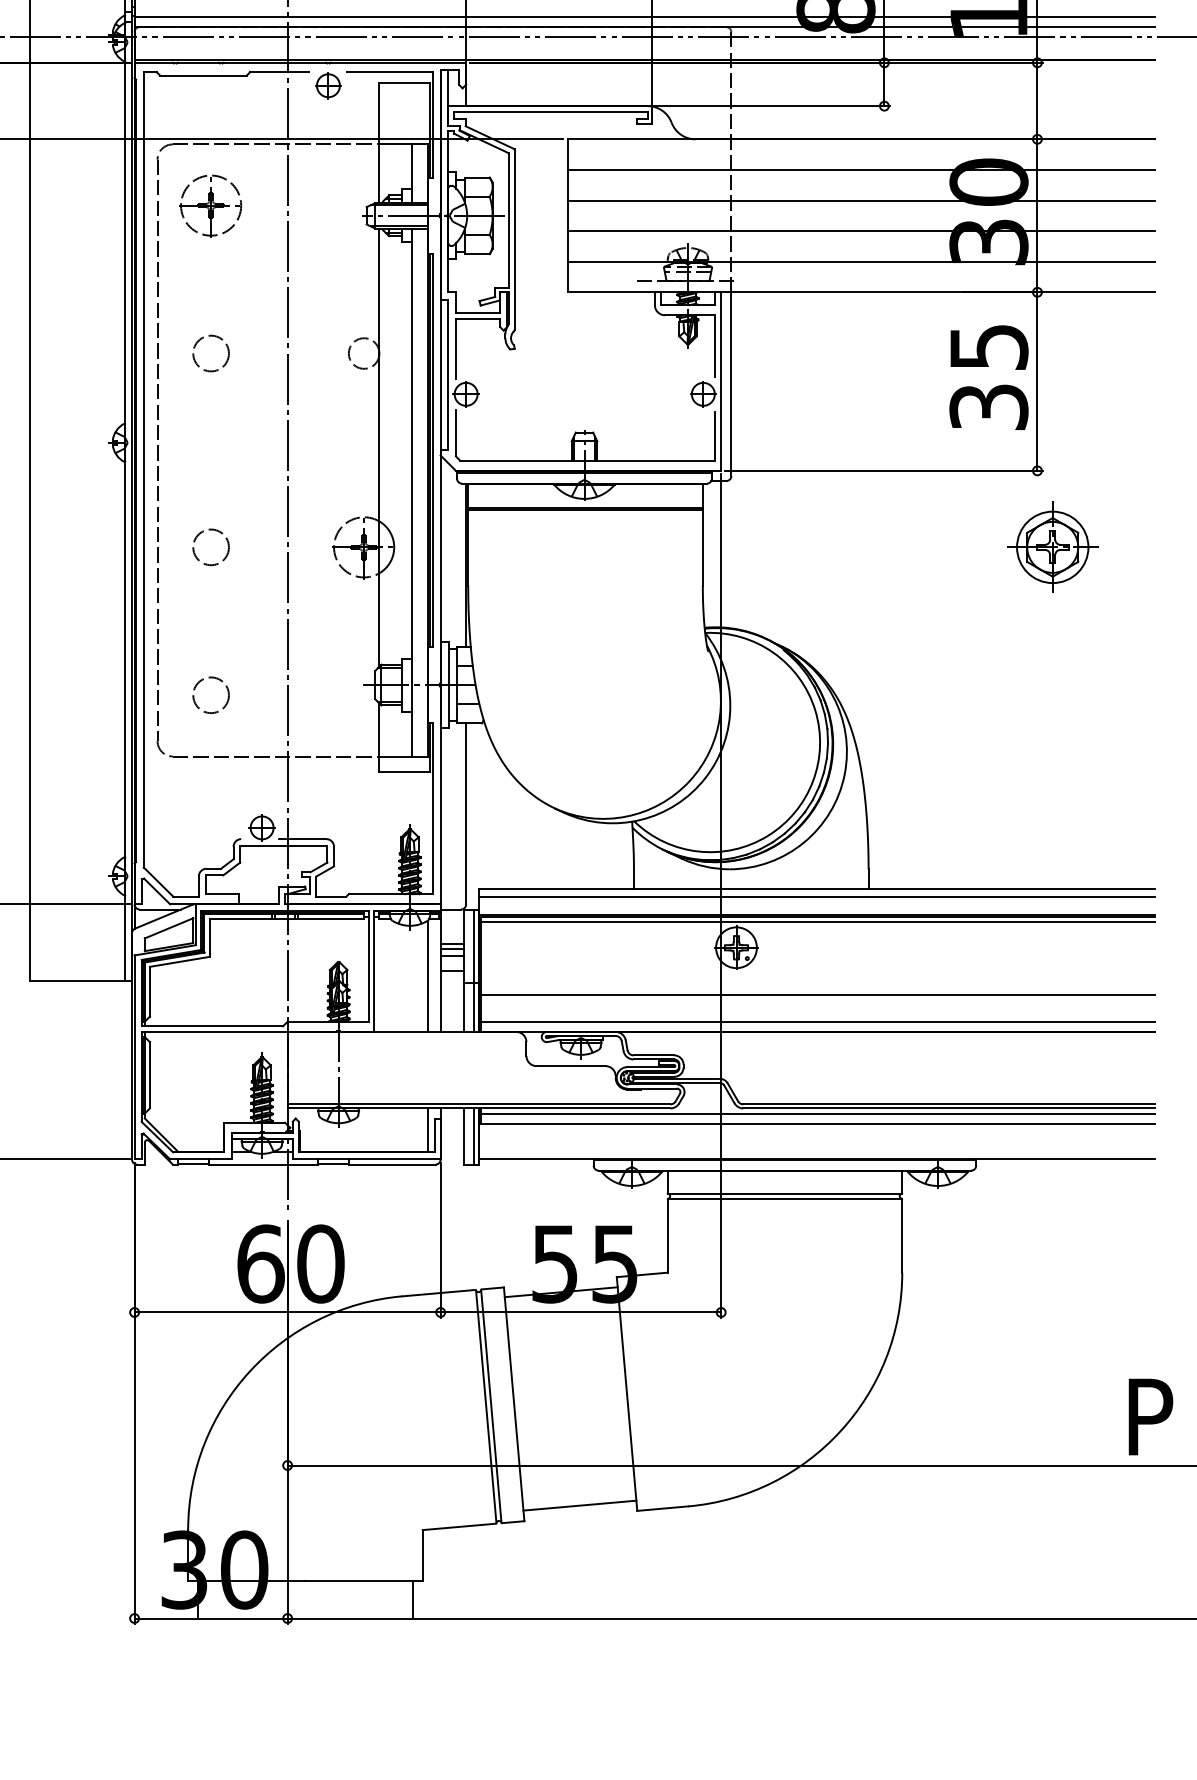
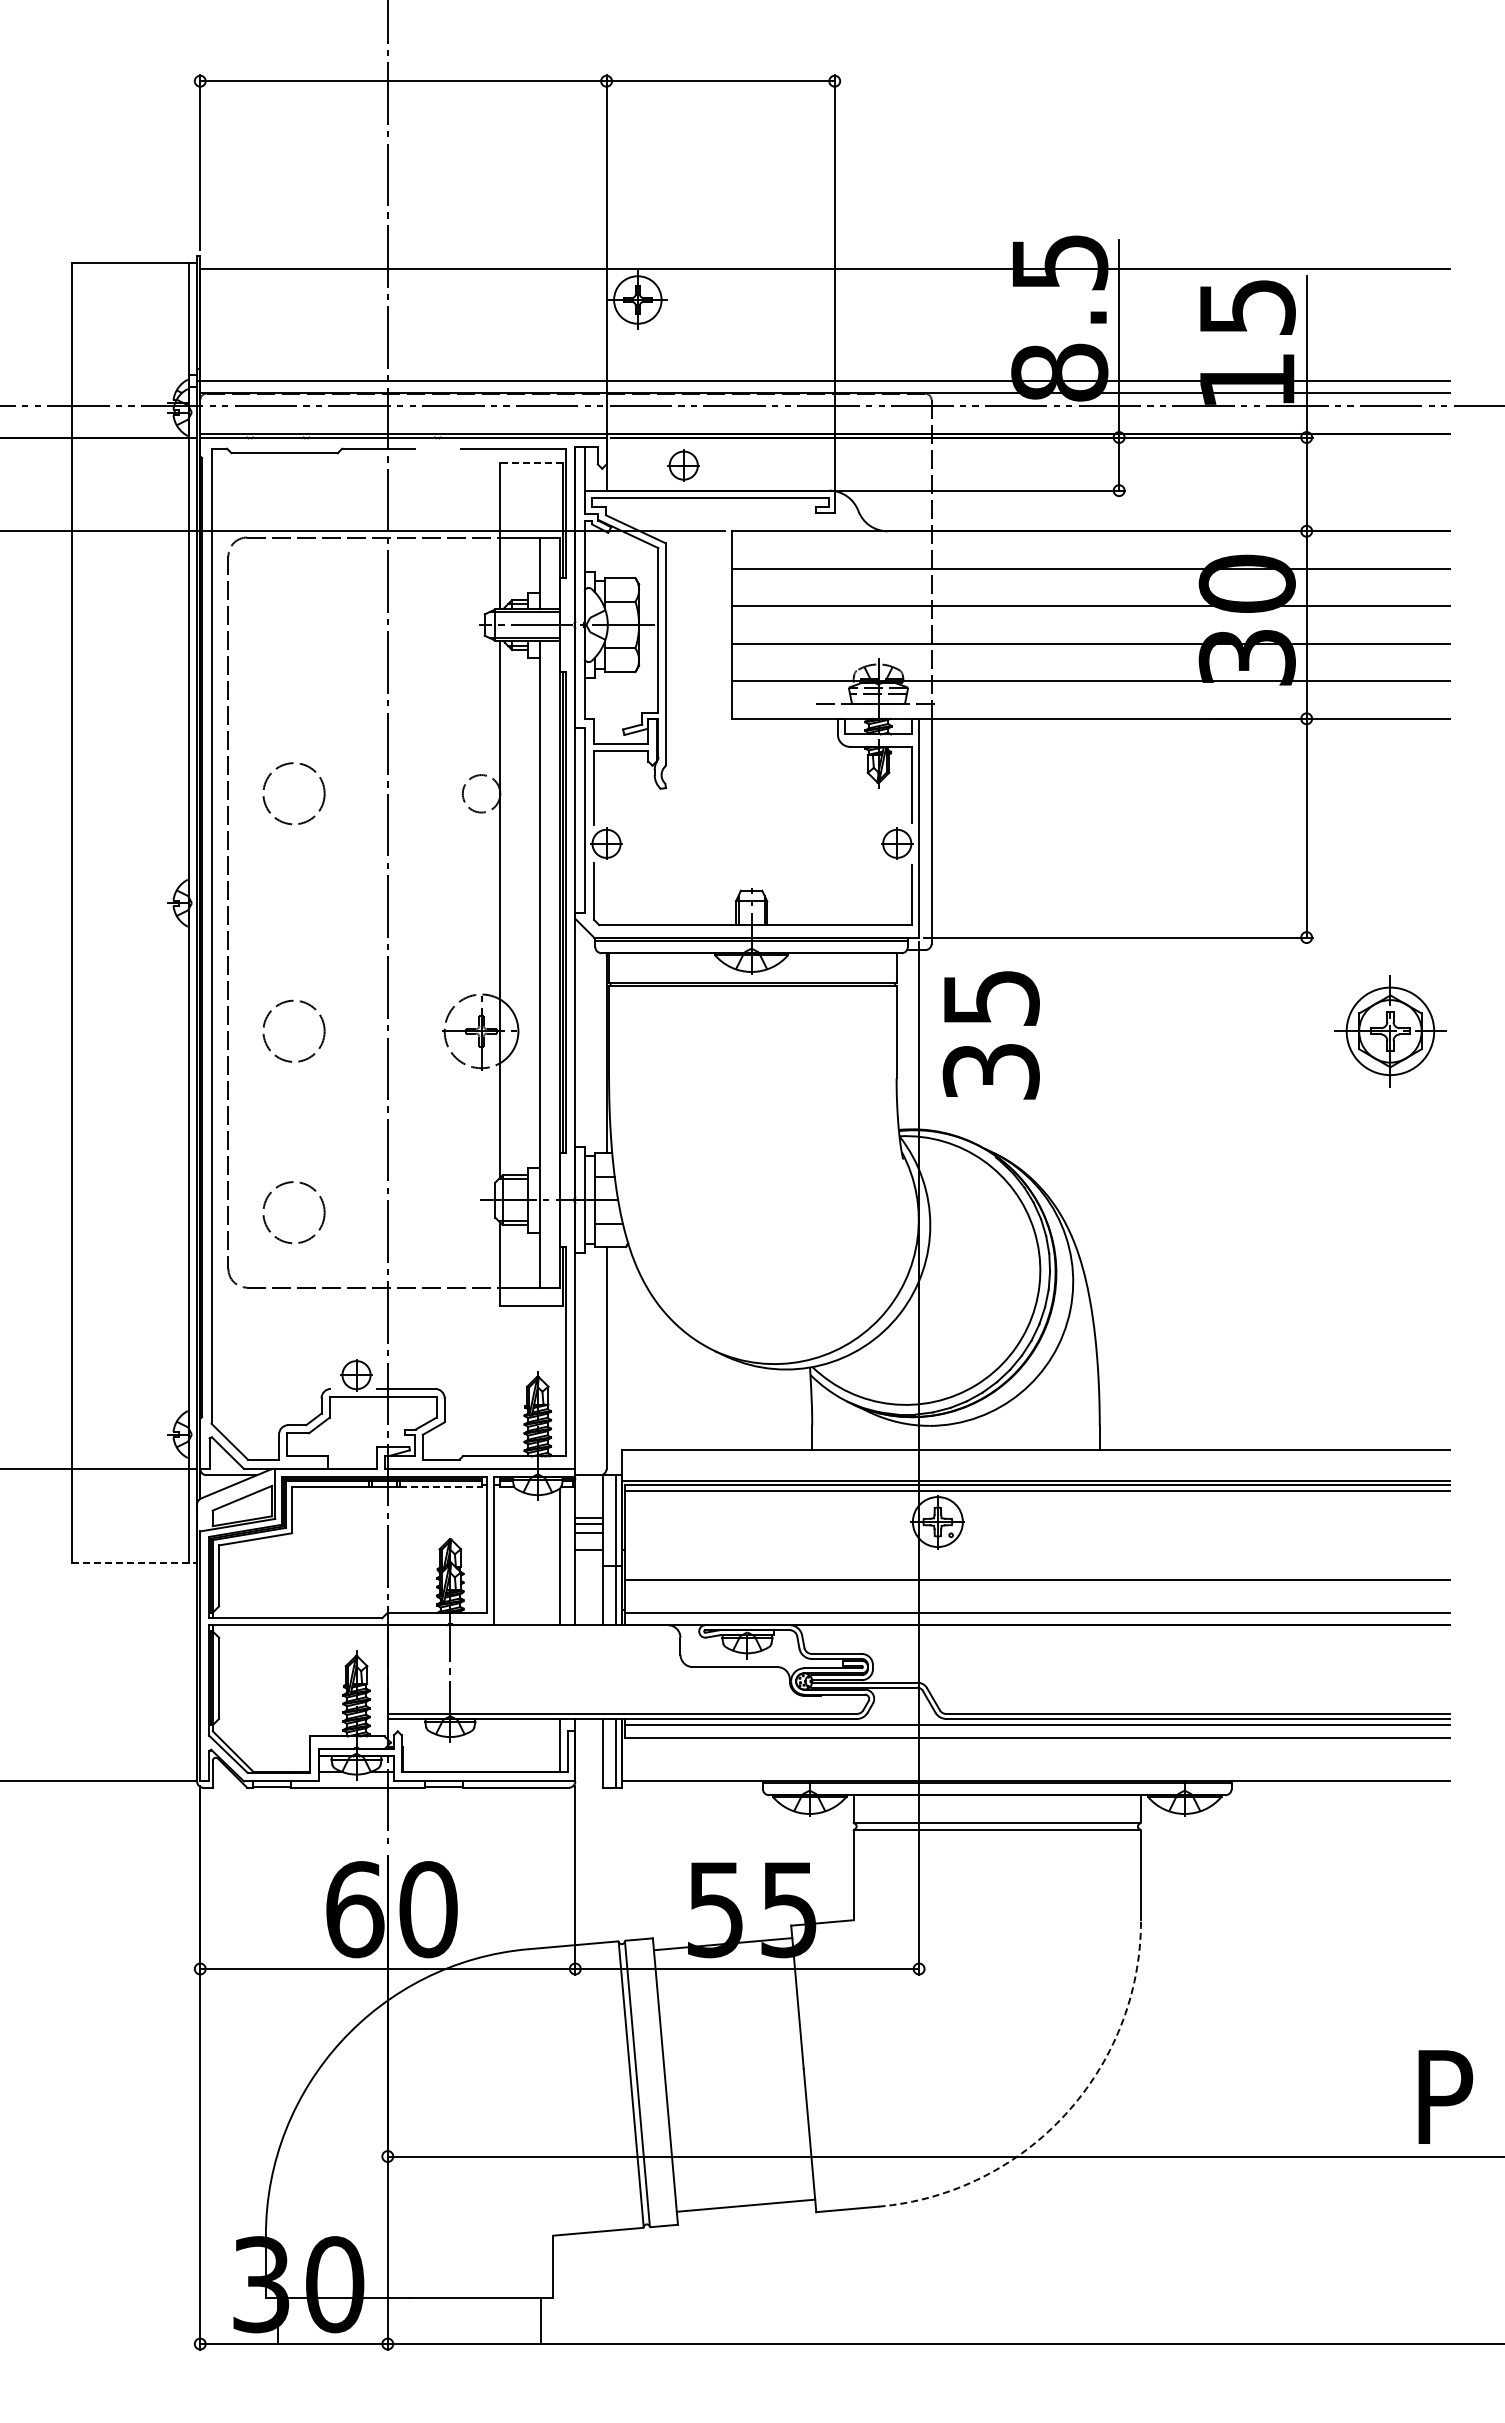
line: (404, 83) -> (531, 462), solid -> dashed
part: (328, 85) -> (683, 465), moved
part: (210, 205) -> (293, 612), removed
circle: (210, 353) -> (293, 793), size x1.4
text: (988, 377) -> (990, 1035), moved
circle: (210, 547) -> (293, 1031), size x1.4
part: (1052, 547) -> (1390, 1031), moved
circle: (210, 695) -> (293, 1212), size x1.4
line: (816, 896) -> (1036, 1459), removed
line: (330, 919) -> (440, 1487), solid -> dashed
line: (80, 980) -> (134, 1562), solid -> dashed
arc: (840, 1431) -> (1065, 2114), solid -> dashed

